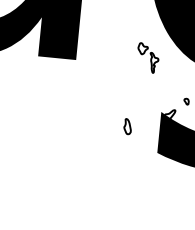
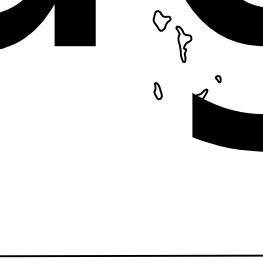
part: (148, 58) -> (172, 36), size x1.67
part: (127, 126) -> (157, 91), moved

